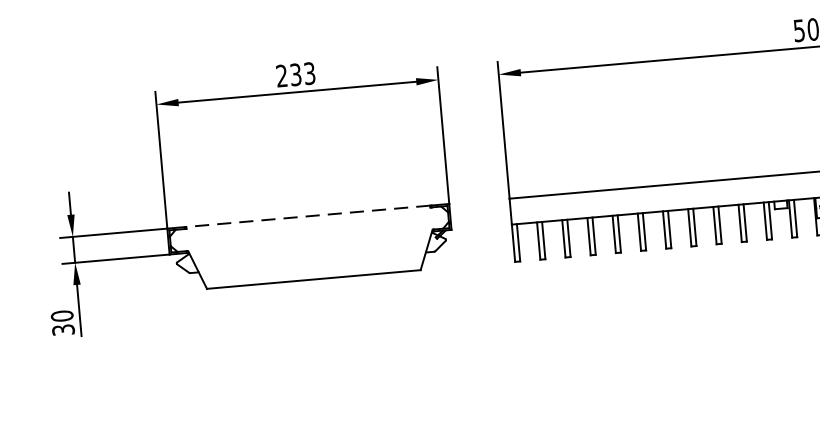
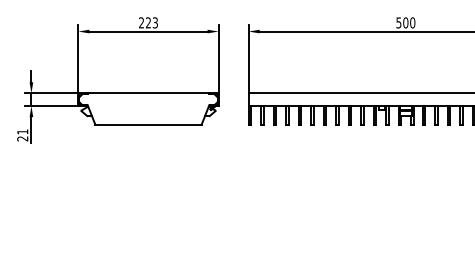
text: (295, 75) -> (148, 23), 233 -> 223
line: (308, 216) -> (148, 93), dashed -> solid
text: (62, 323) -> (22, 135), 30 -> 21

